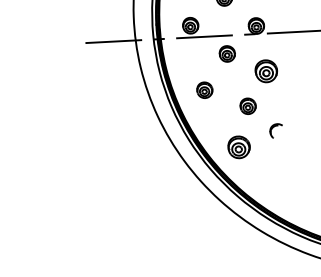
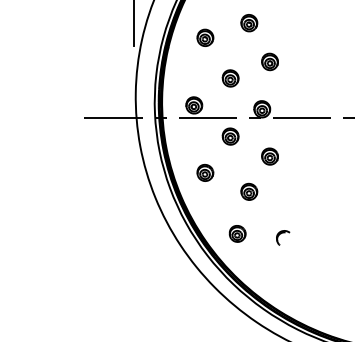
part: (265, 71) -> (269, 156), size x0.71
part: (276, 130) -> (283, 237), moved
part: (238, 146) -> (237, 233), size x0.71

